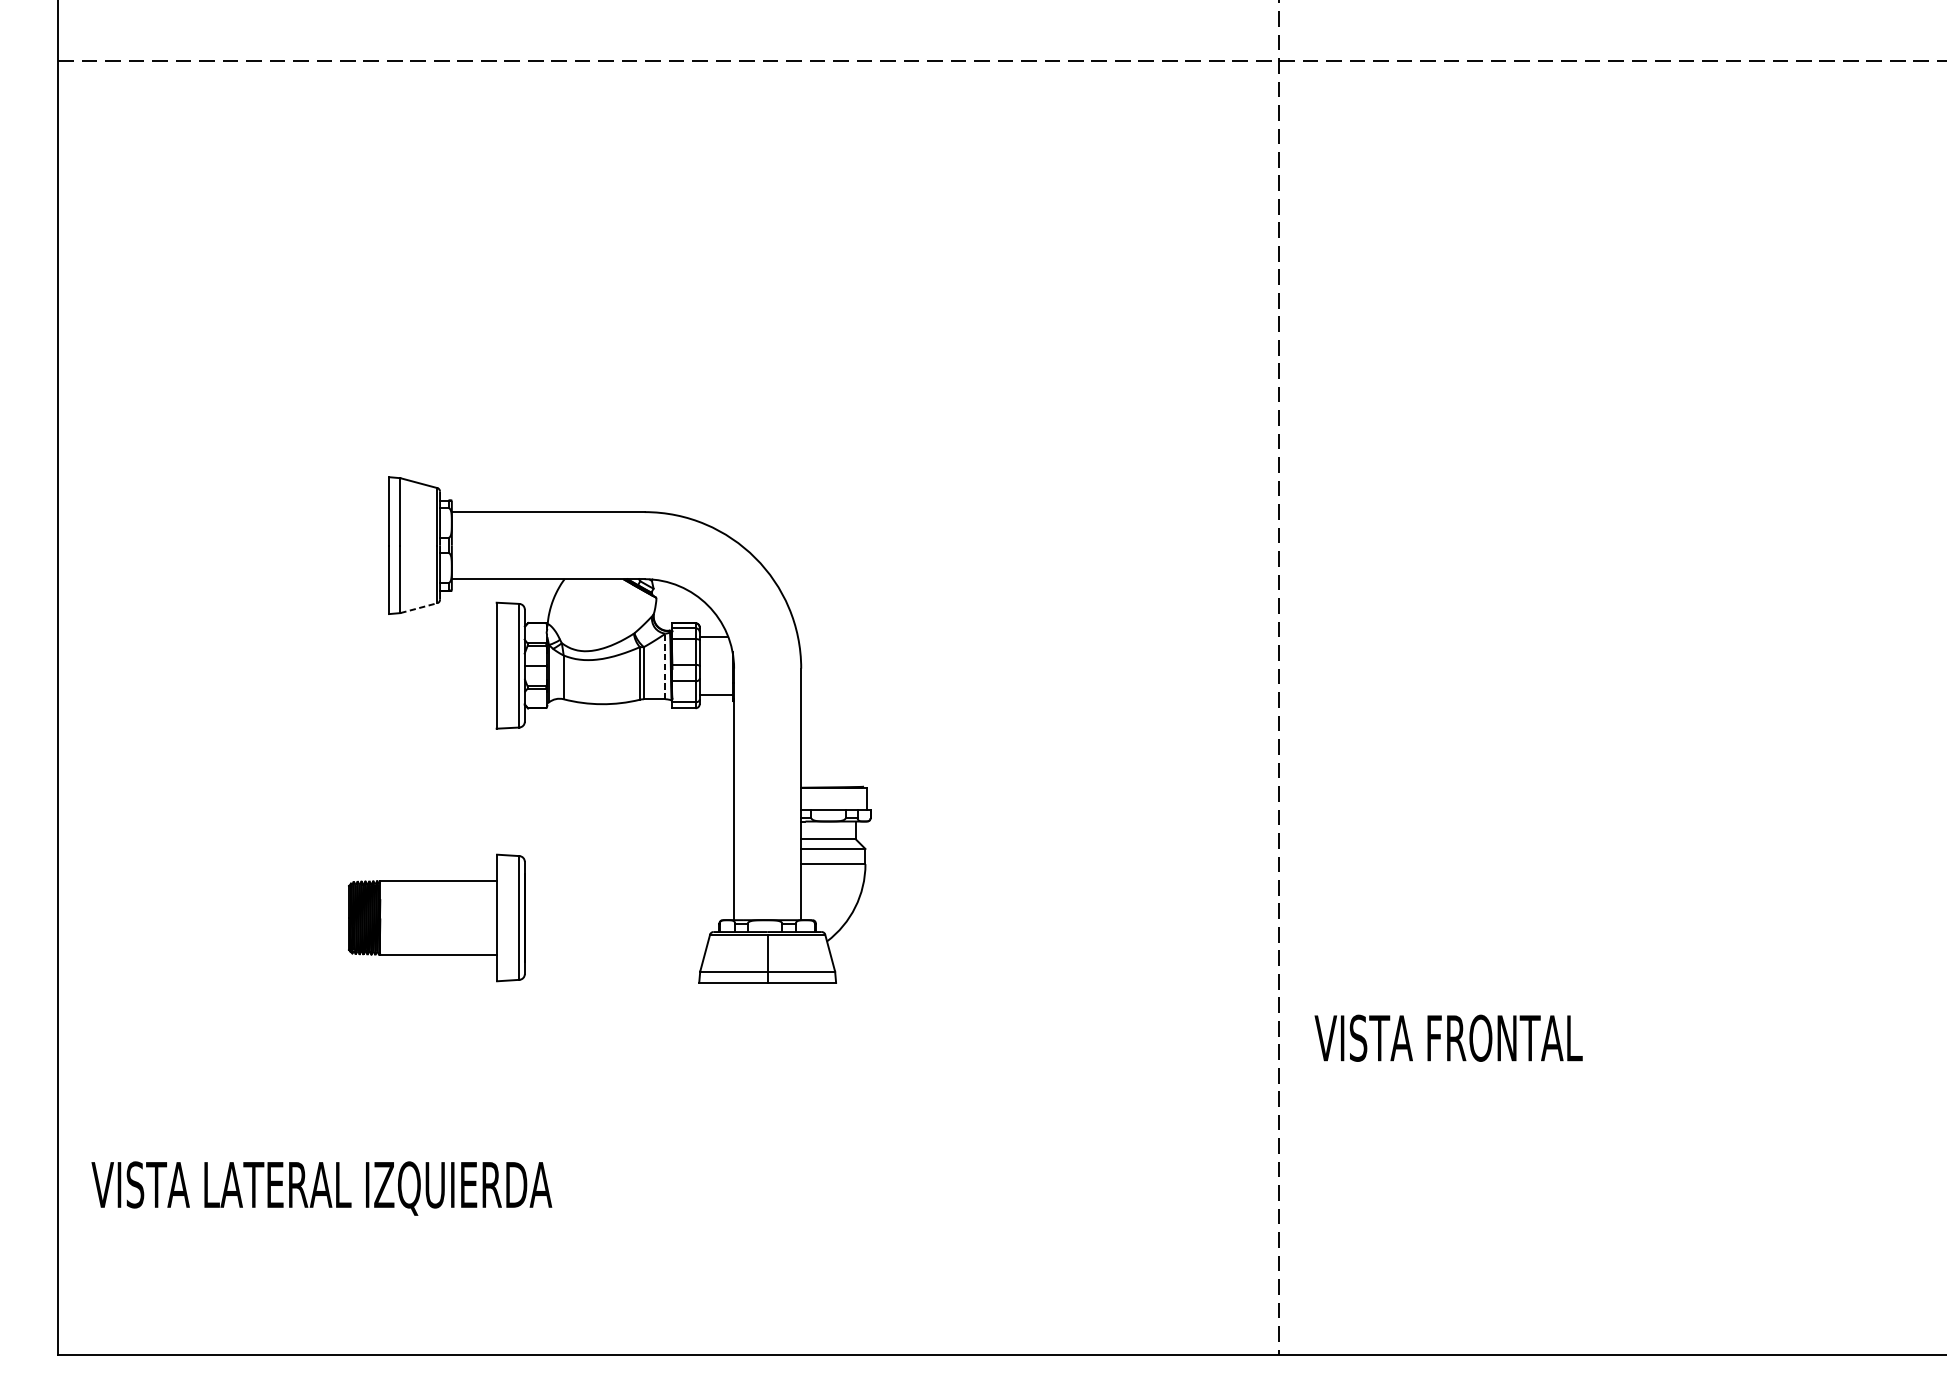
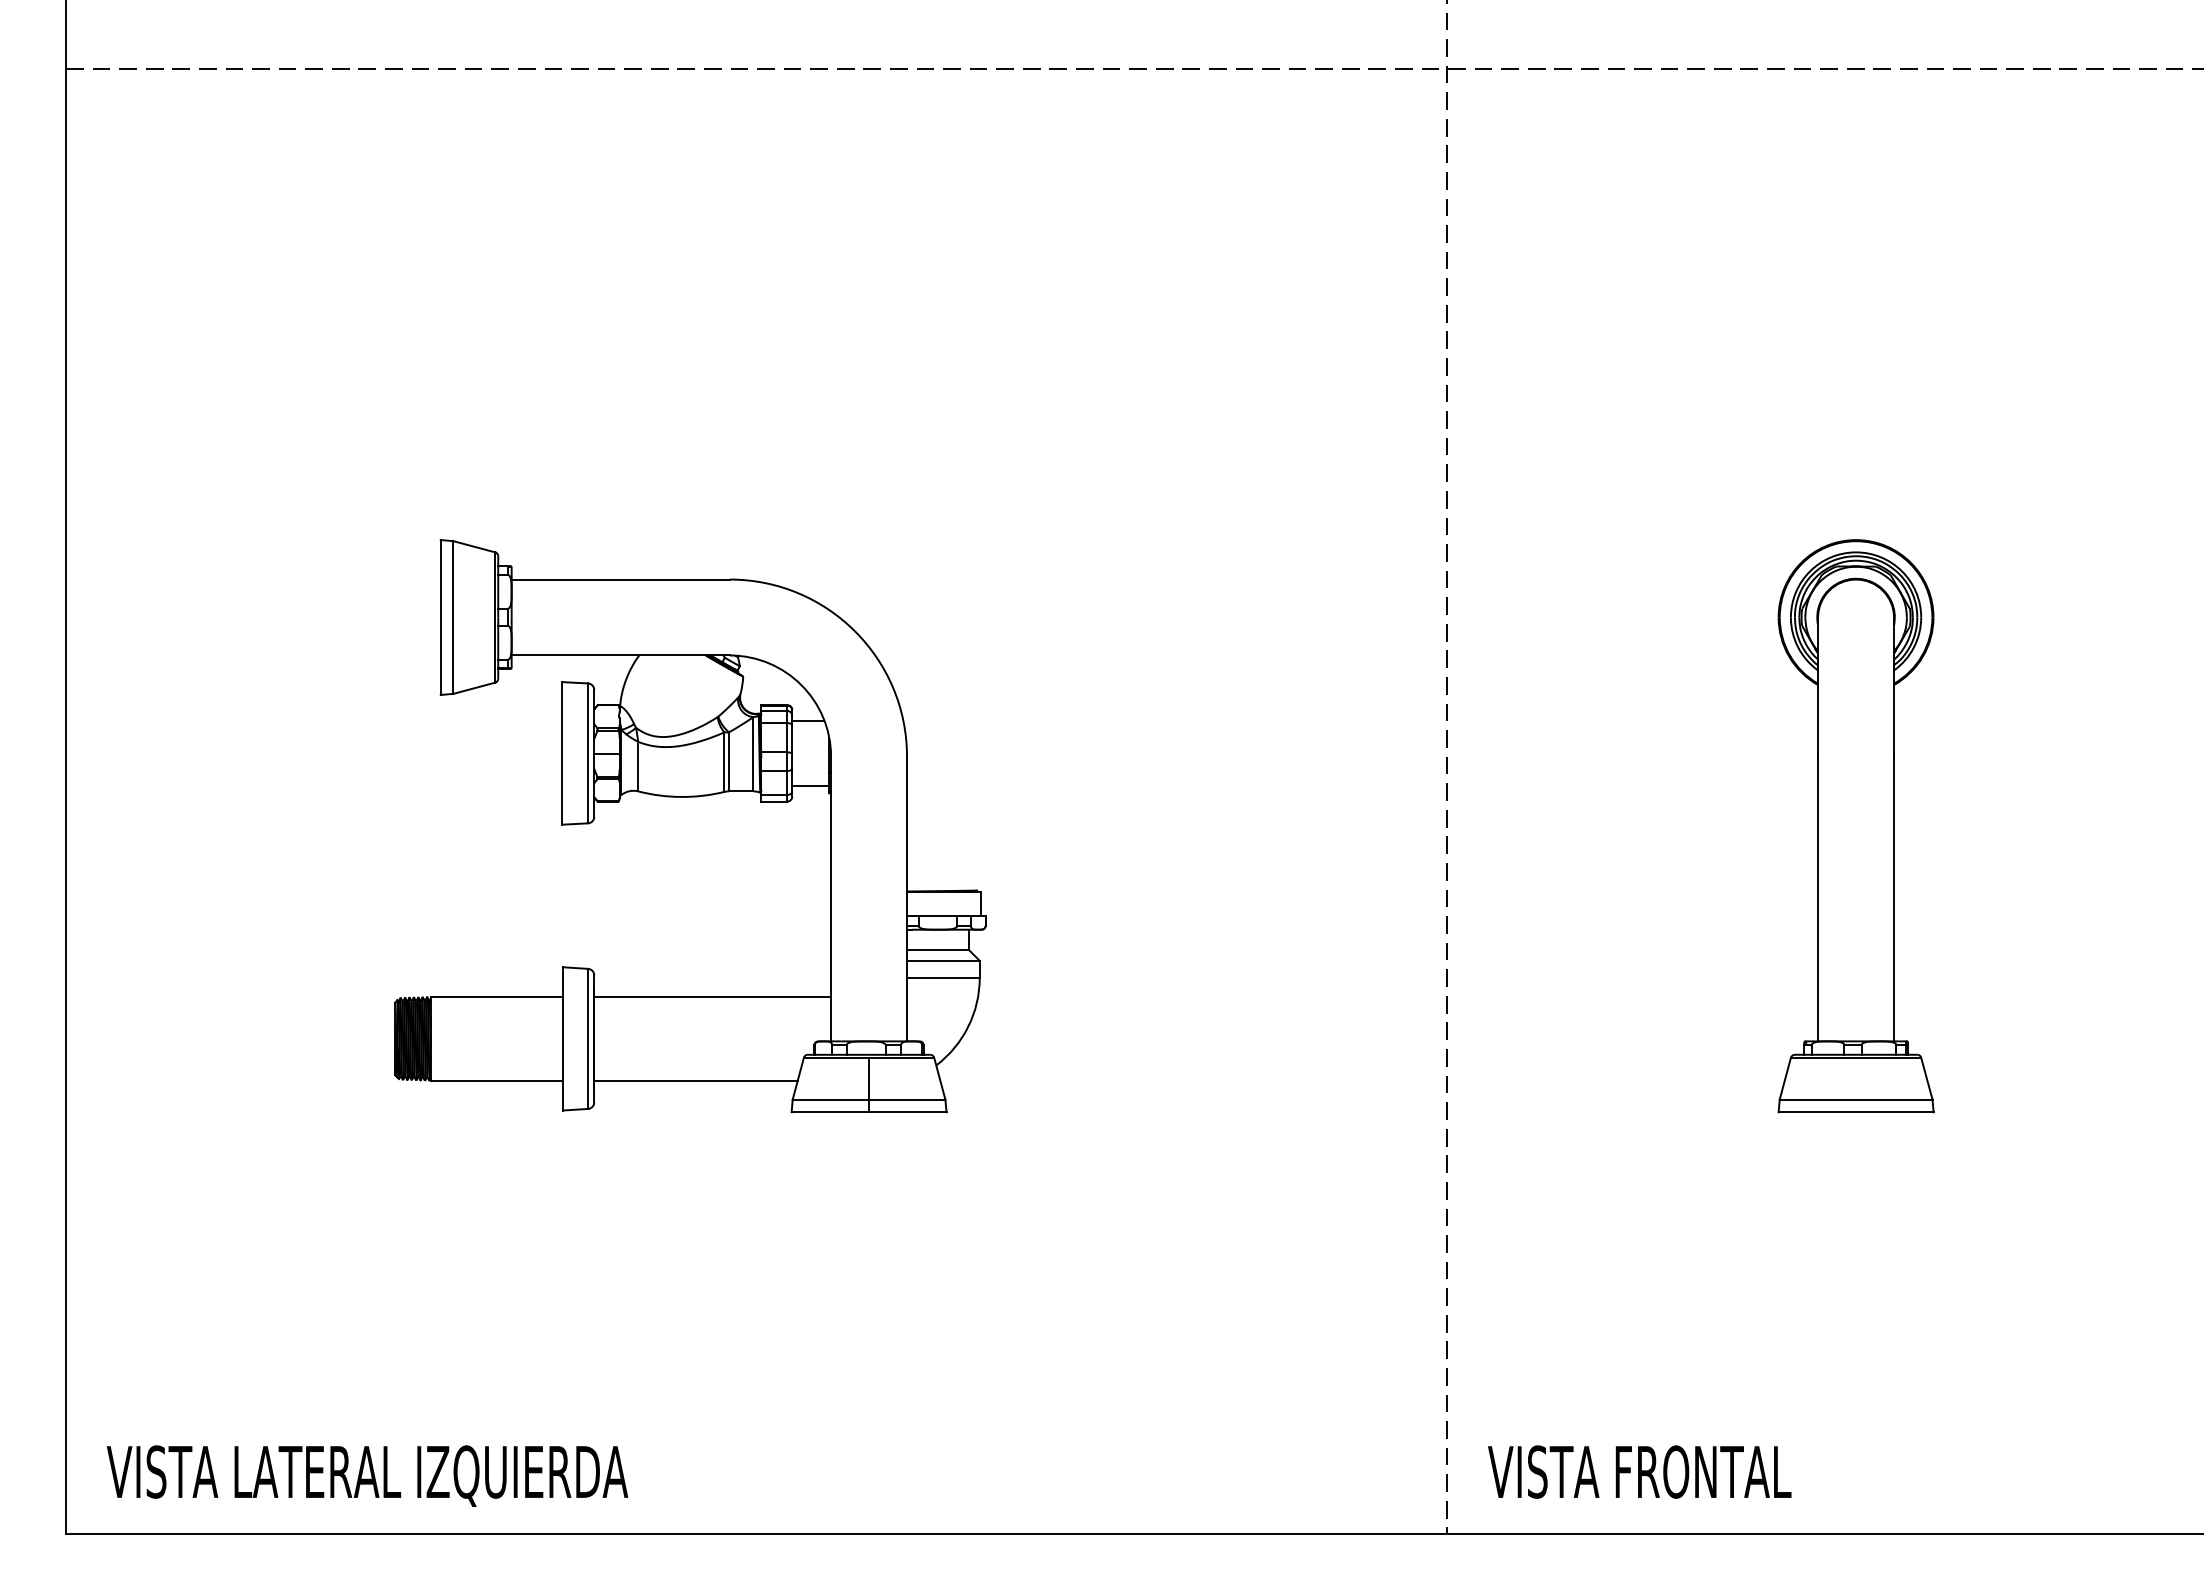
line: (419, 608) -> (474, 688), dashed -> solid
line: (665, 665) -> (753, 753), dashed -> solid
part: (1639, 730) -> (1855, 826), added
line: (629, 881) -> (712, 997), added
line: (614, 954) -> (695, 1080), added
text: (1448, 1037) -> (1639, 1471), moved
text: (321, 1188) -> (367, 1475), moved

